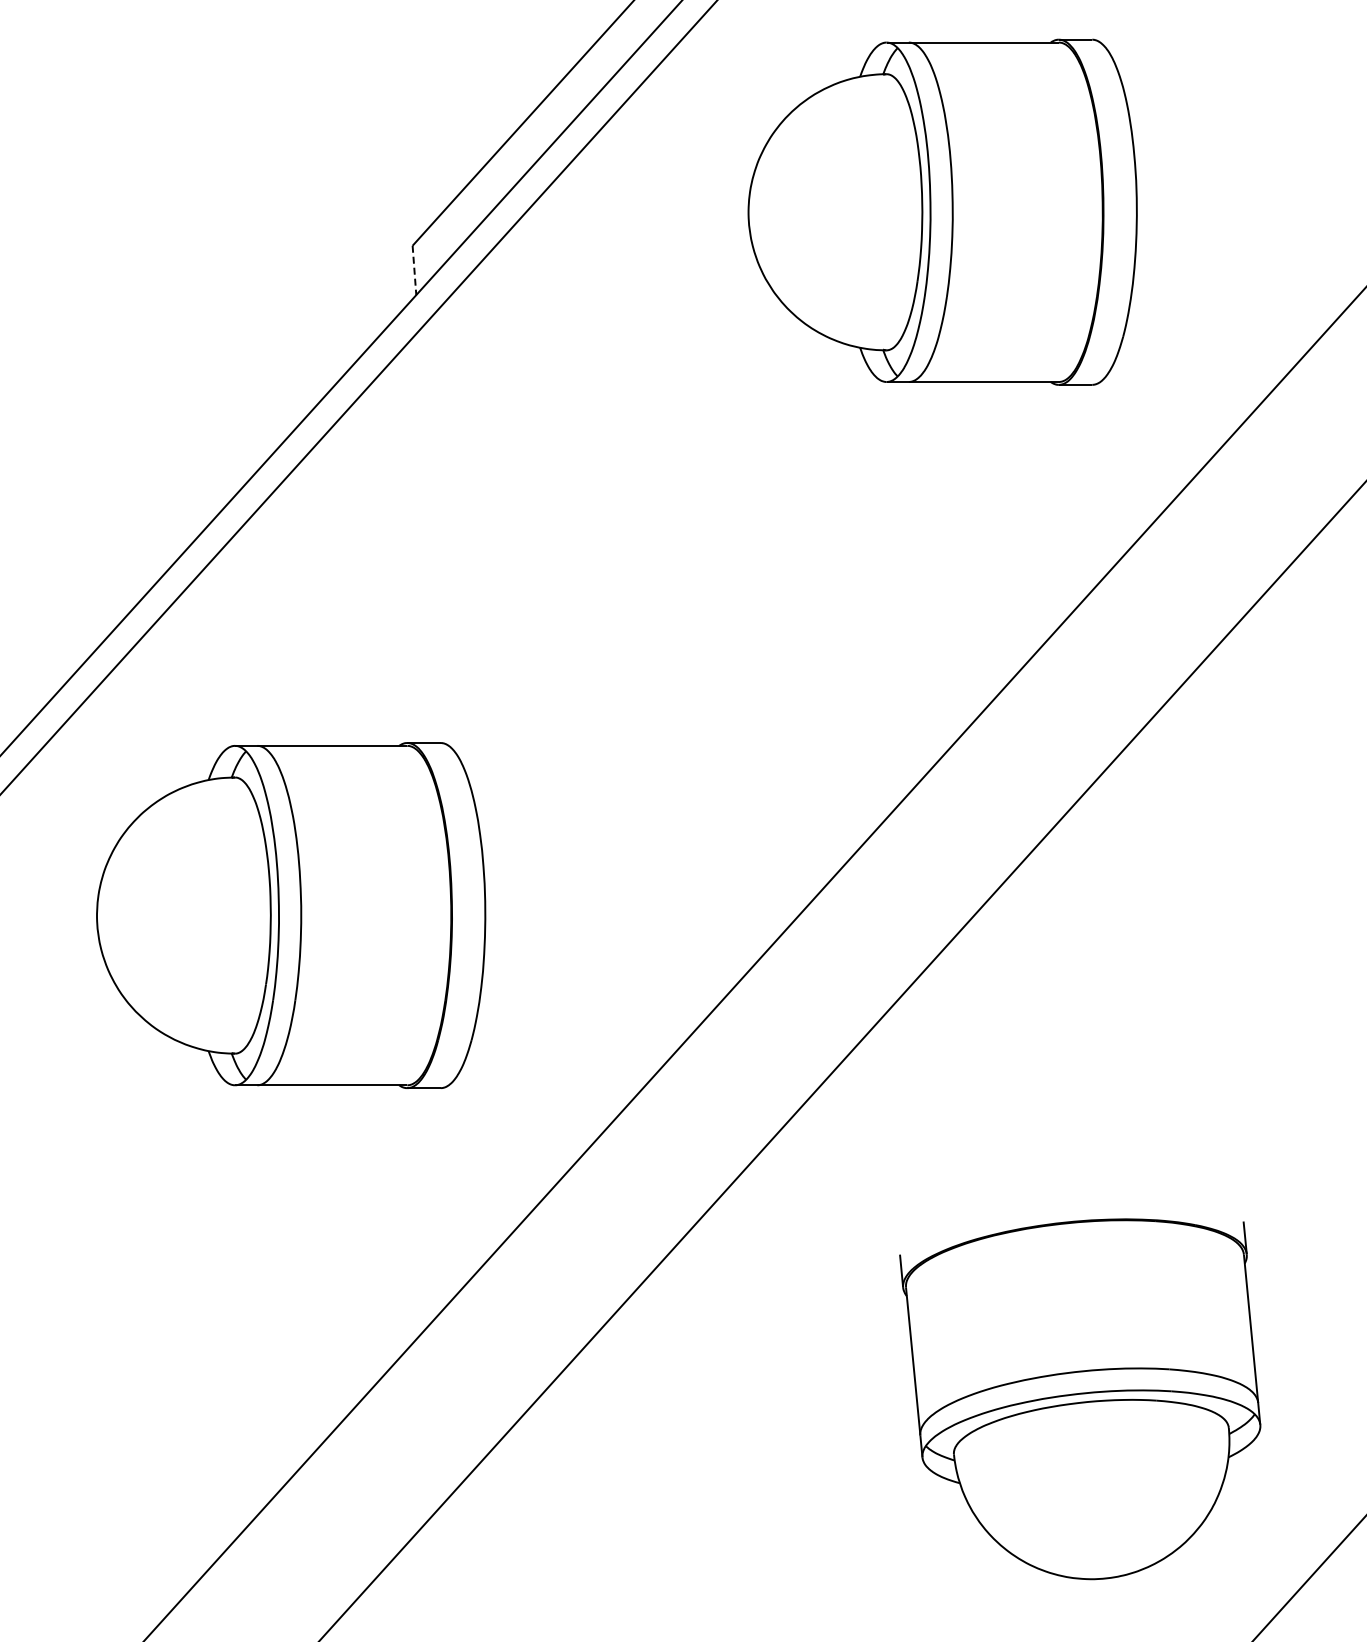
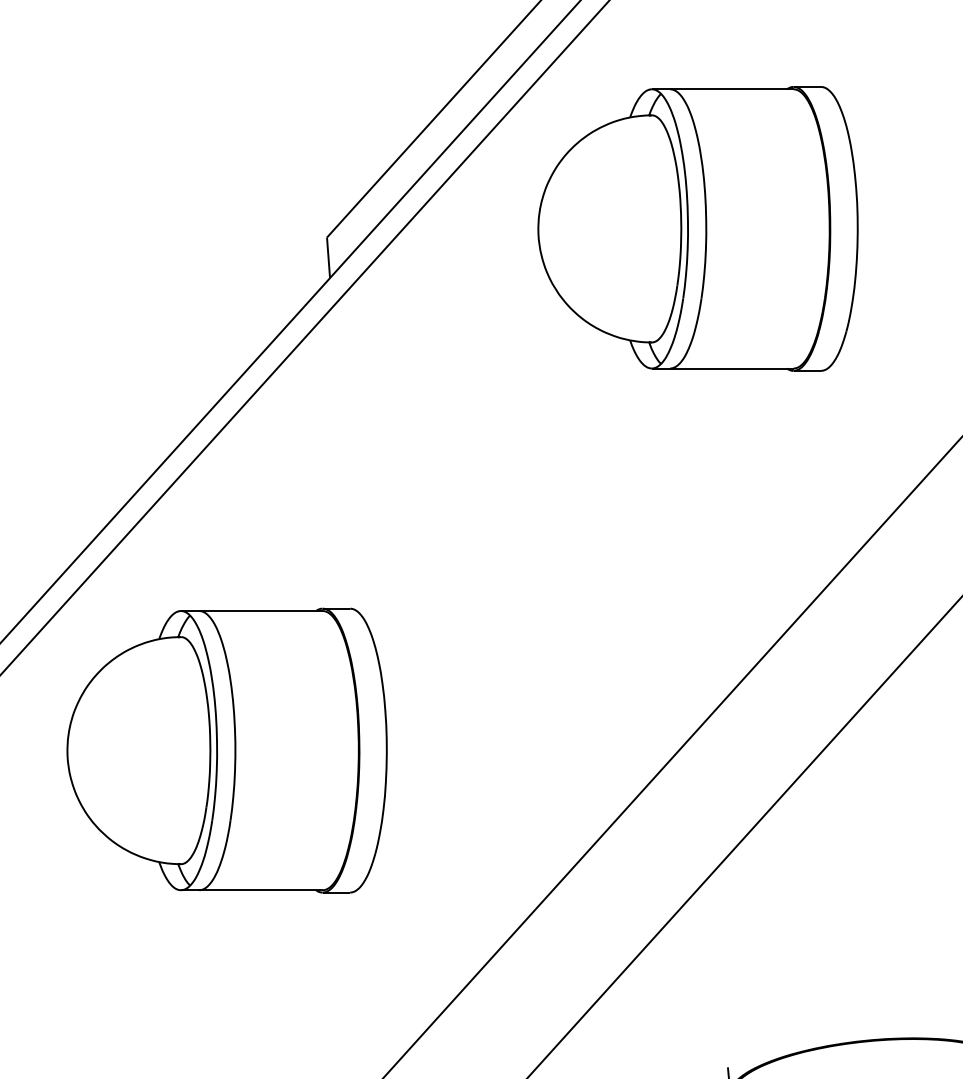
part: (942, 211) -> (697, 228), moved
line: (414, 270) -> (328, 257), dashed -> solid
part: (291, 915) -> (227, 750), moved

